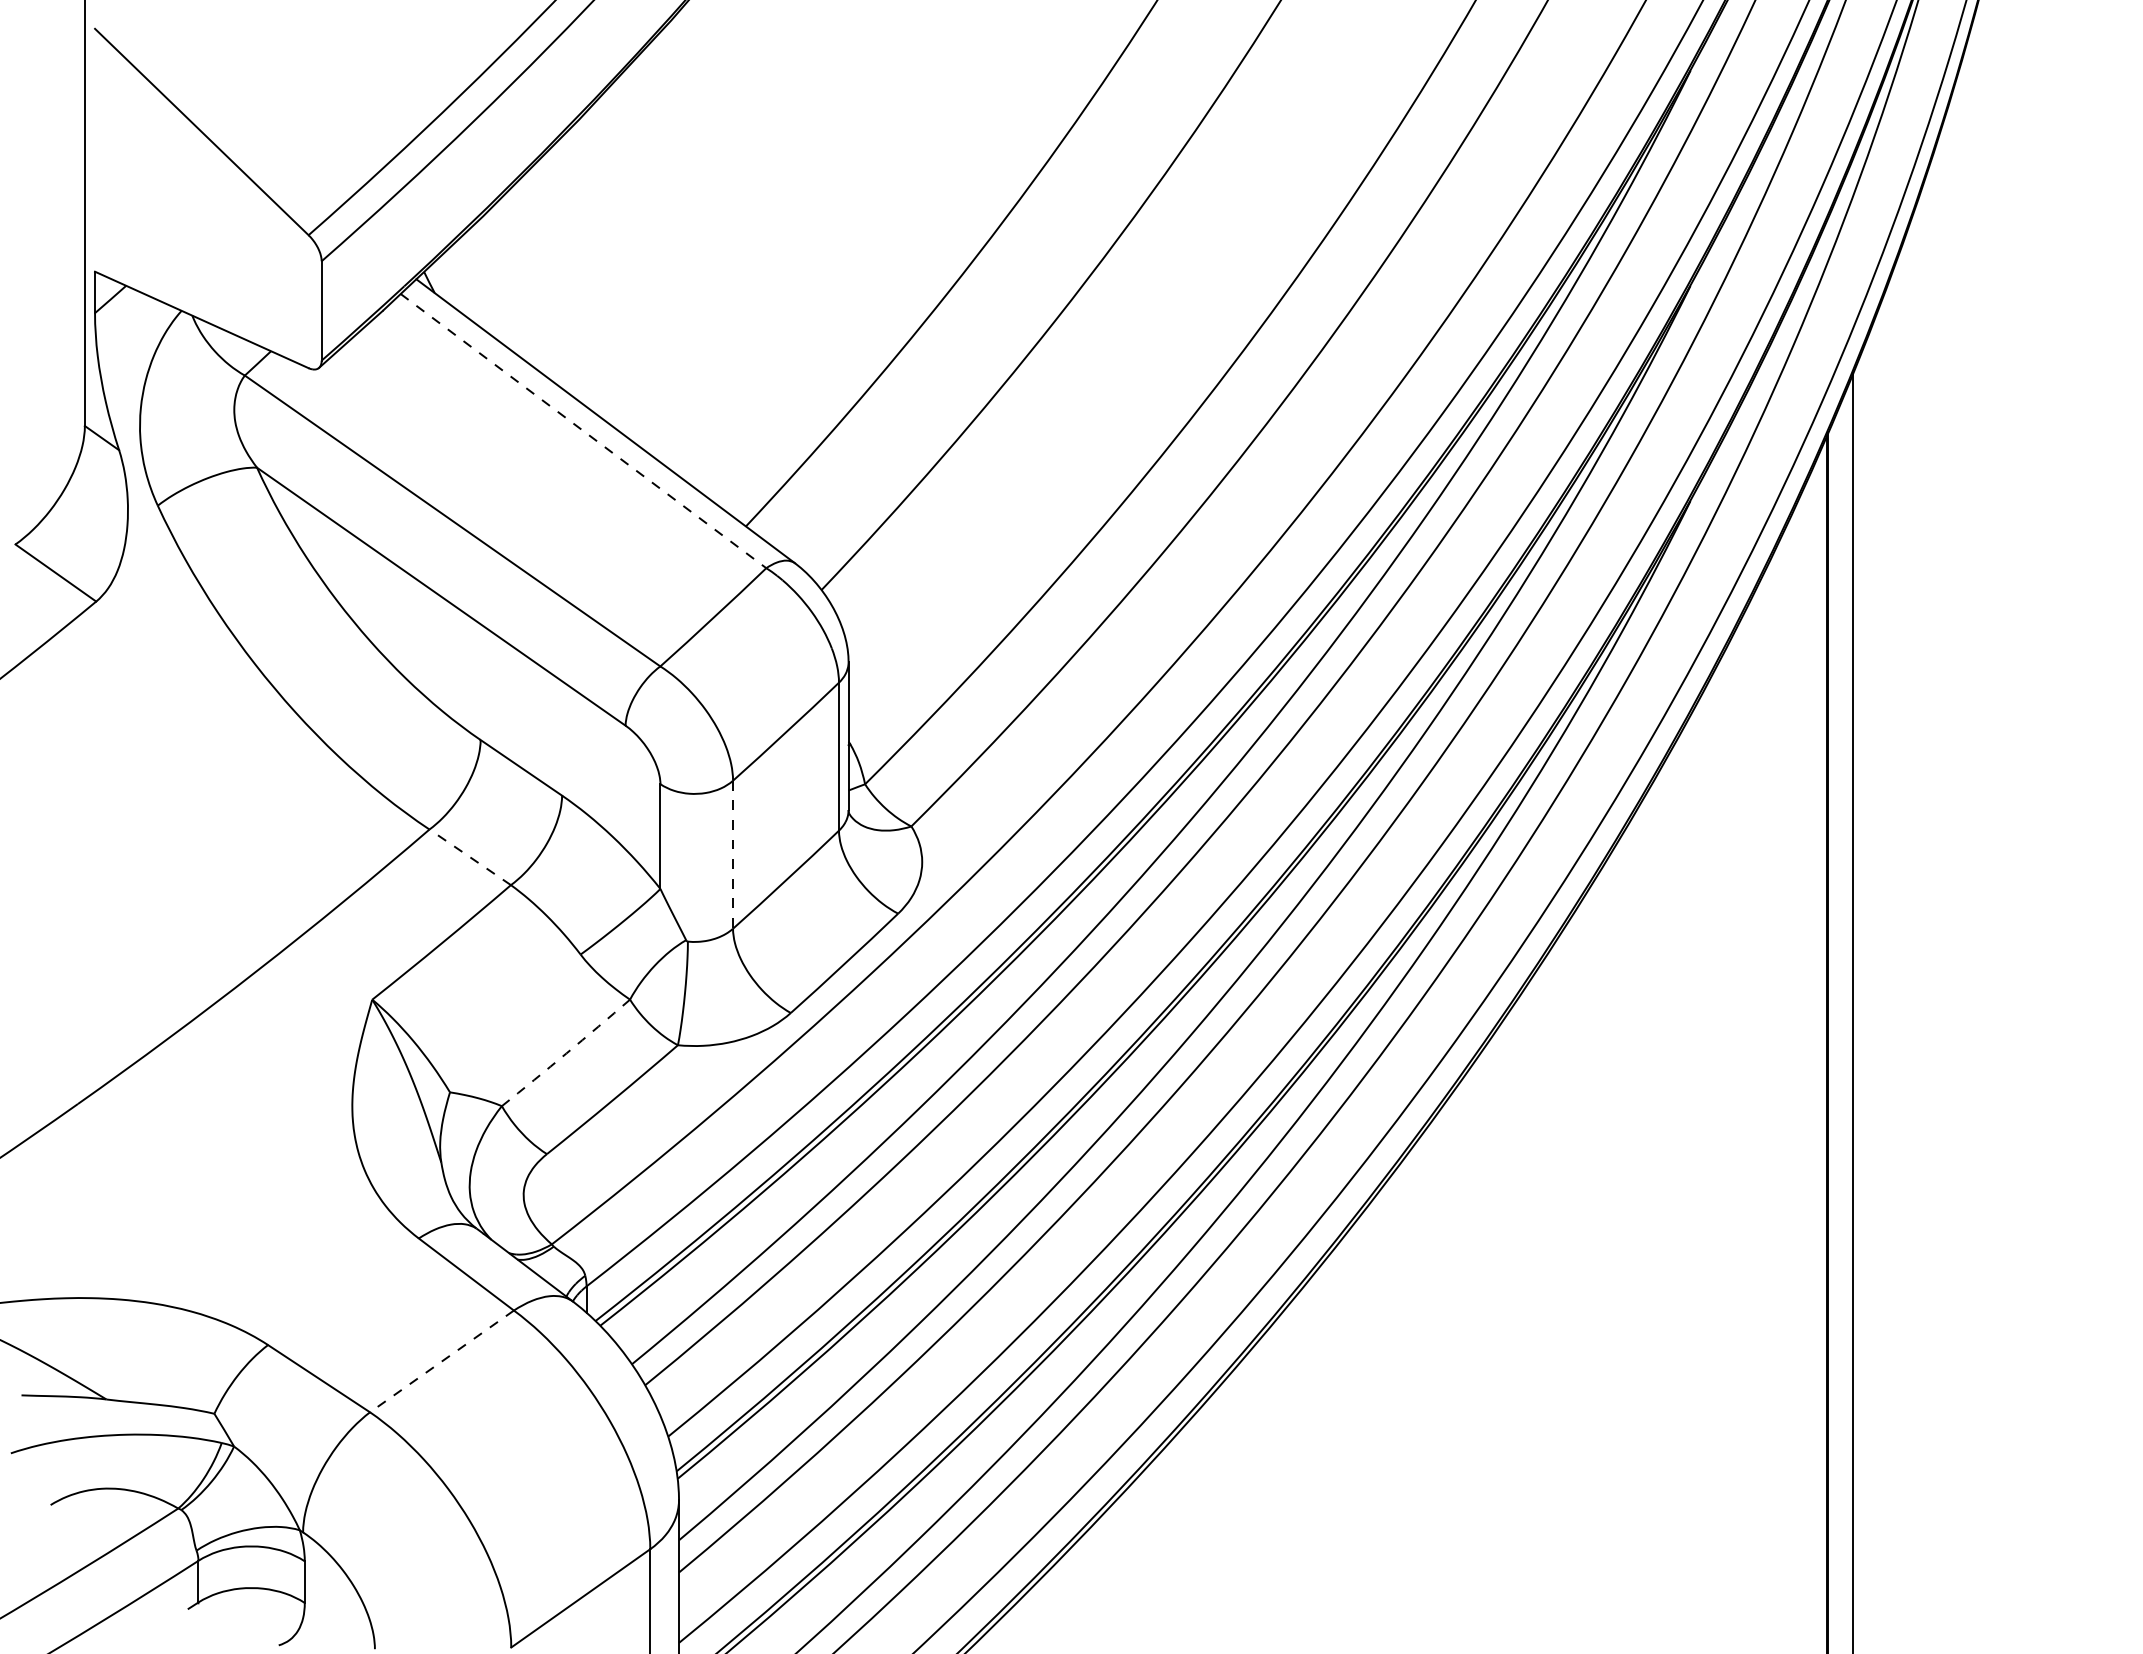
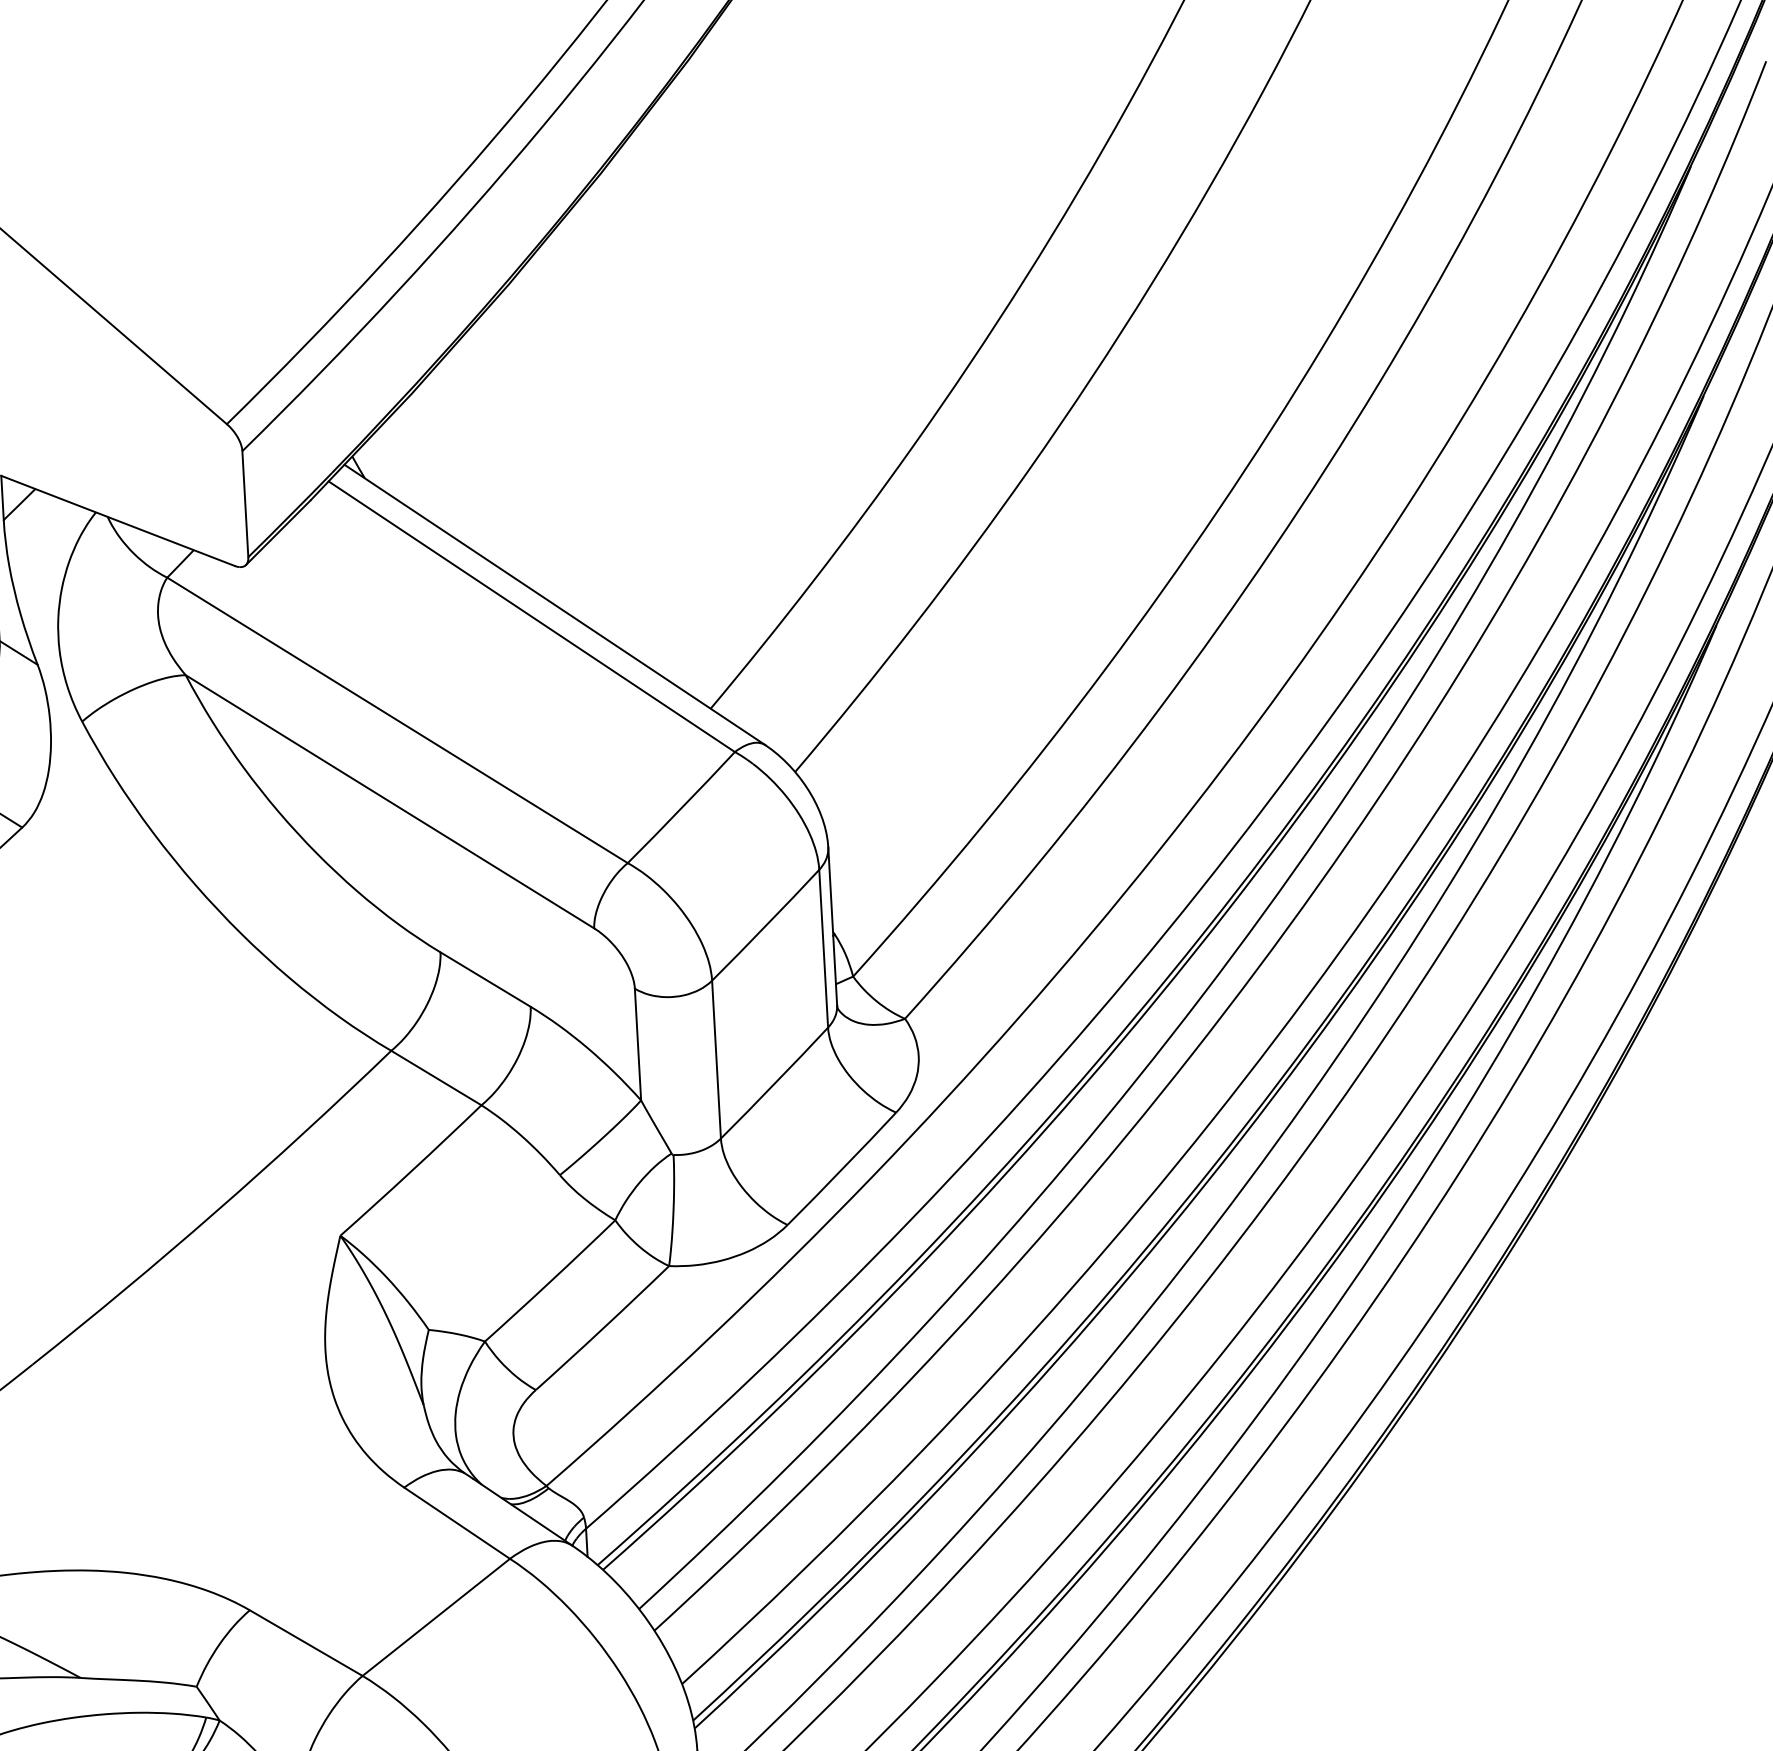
line: (583, 431) -> (531, 617), dashed -> solid
line: (733, 855) -> (717, 1060), dashed -> solid
line: (469, 857) -> (435, 1078), dashed -> solid
arc: (566, 1053) -> (550, 1281), dashed -> solid
line: (441, 1361) -> (435, 1617), dashed -> solid

